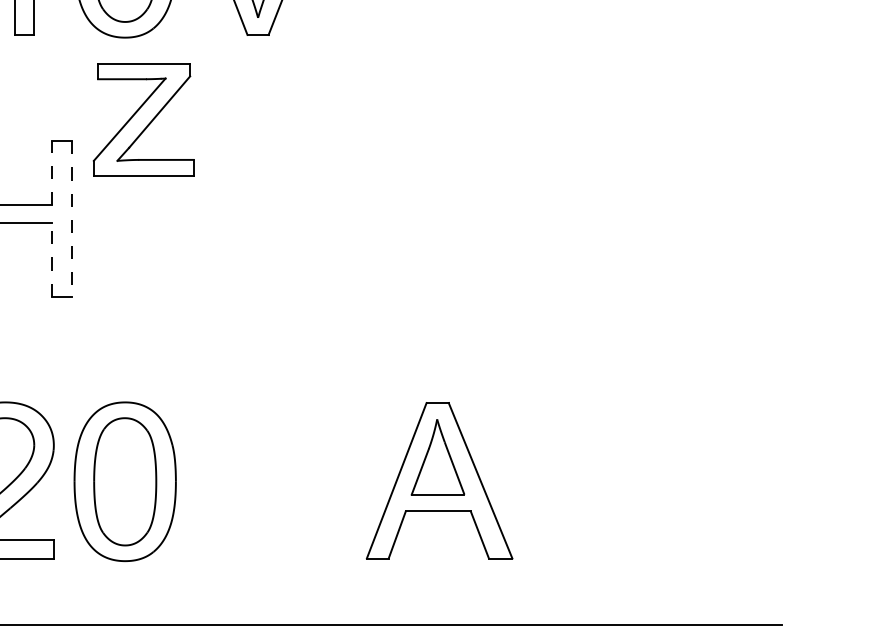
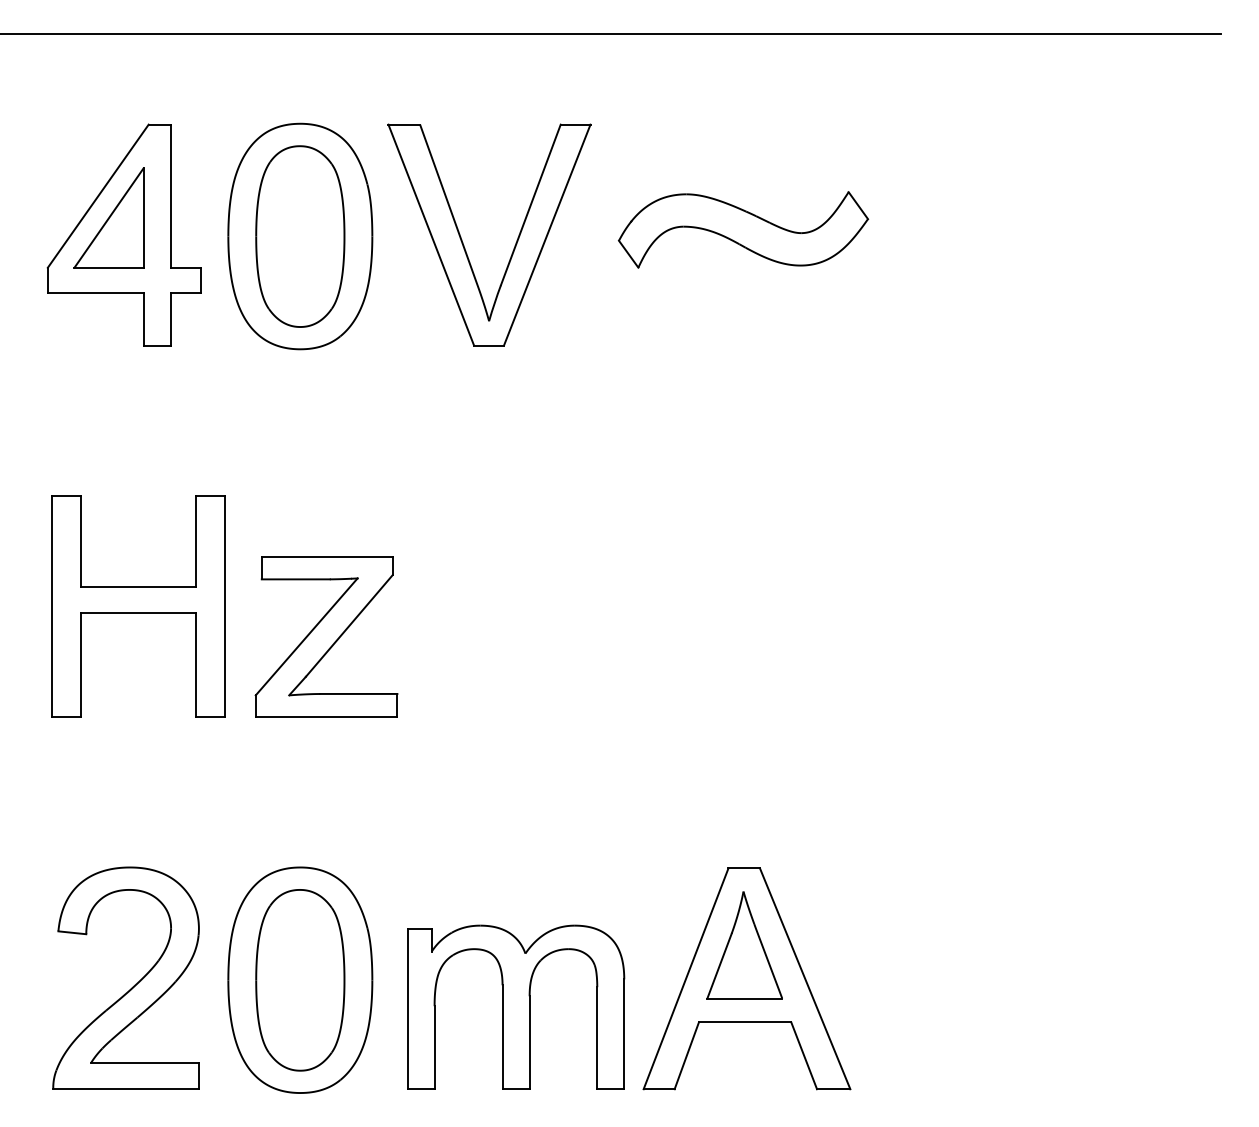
part: (143, 119) -> (326, 636), moved
line: (51, 172) -> (195, 541), dashed -> solid
line: (71, 219) -> (224, 607), dashed -> solid
line: (51, 259) -> (195, 664), dashed -> solid
part: (277, 500) -> (516, 1006), added

